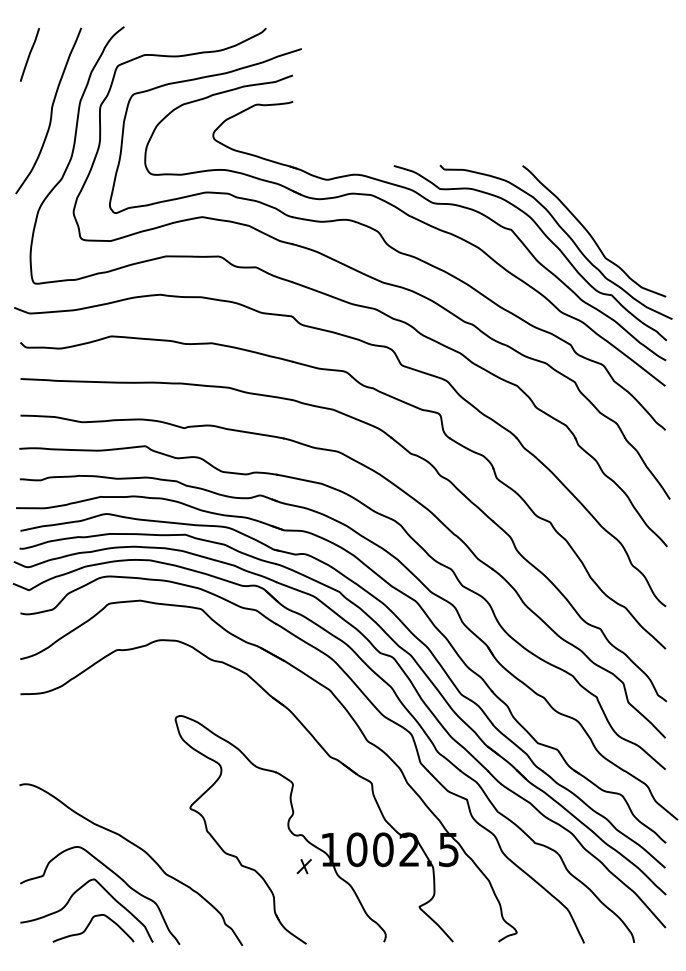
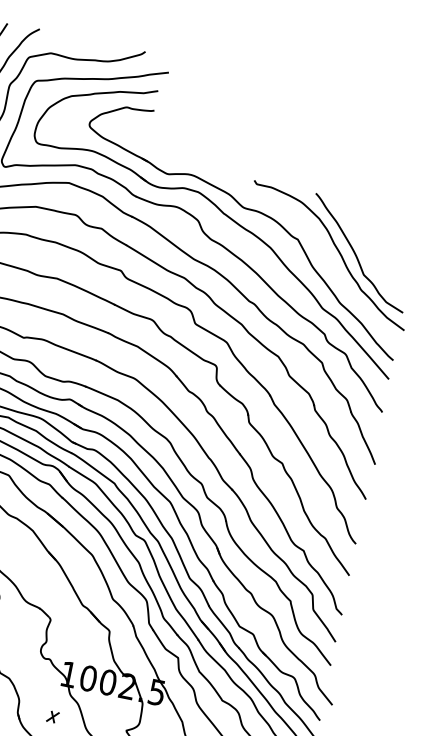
curve: (545, 236) -> (322, 249), removed
part: (303, 866) -> (52, 716), moved

